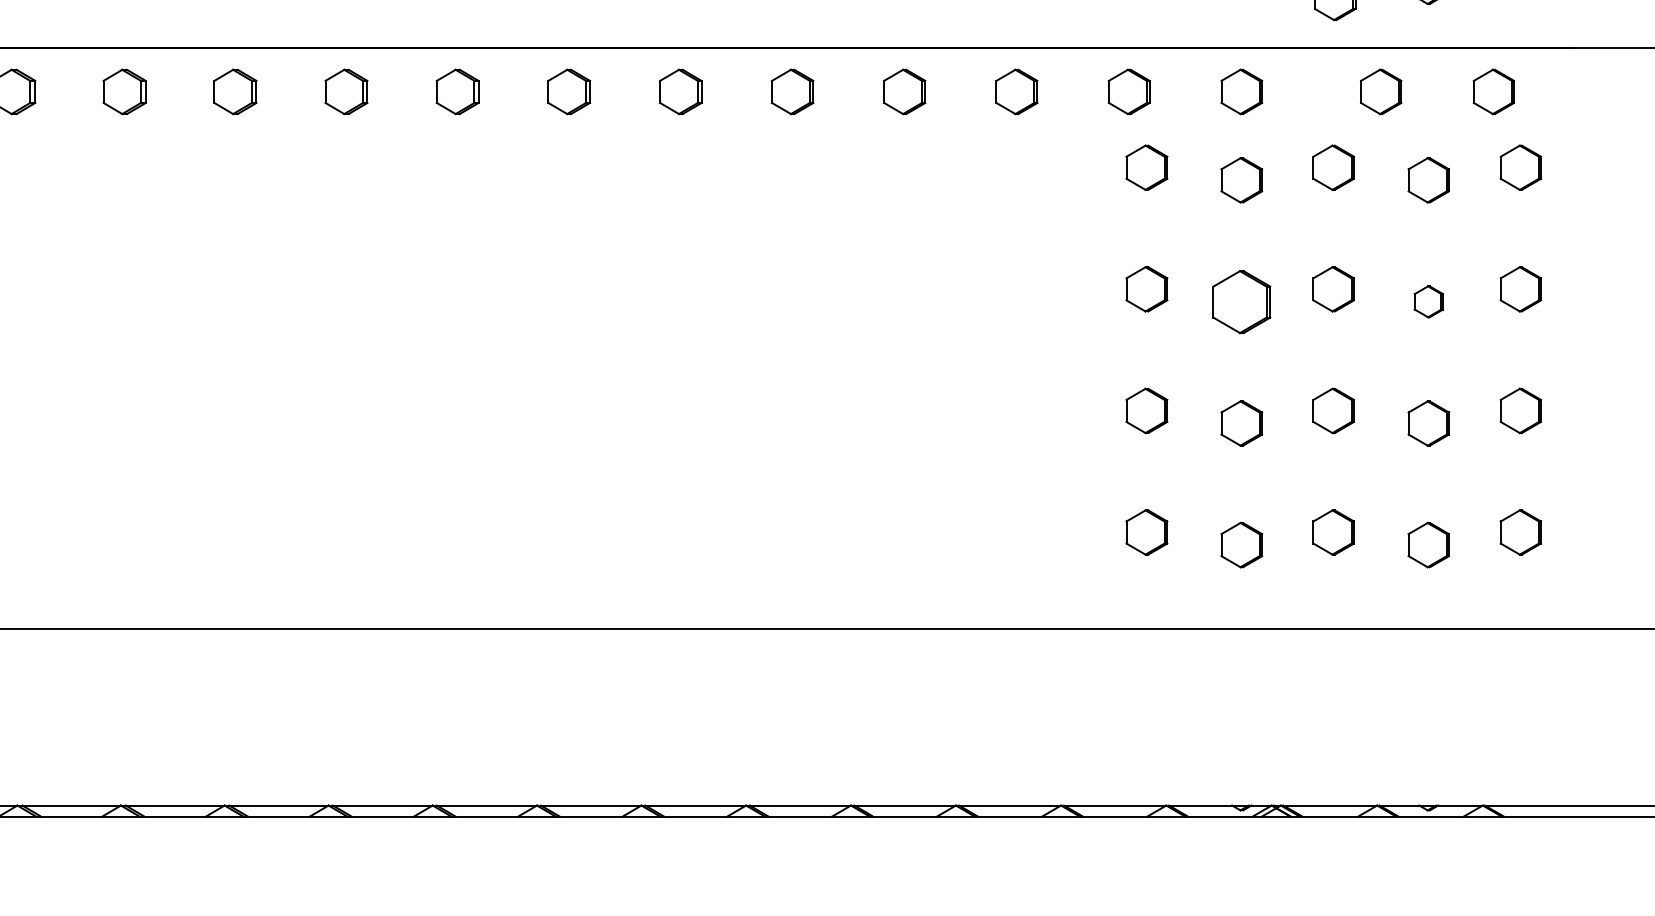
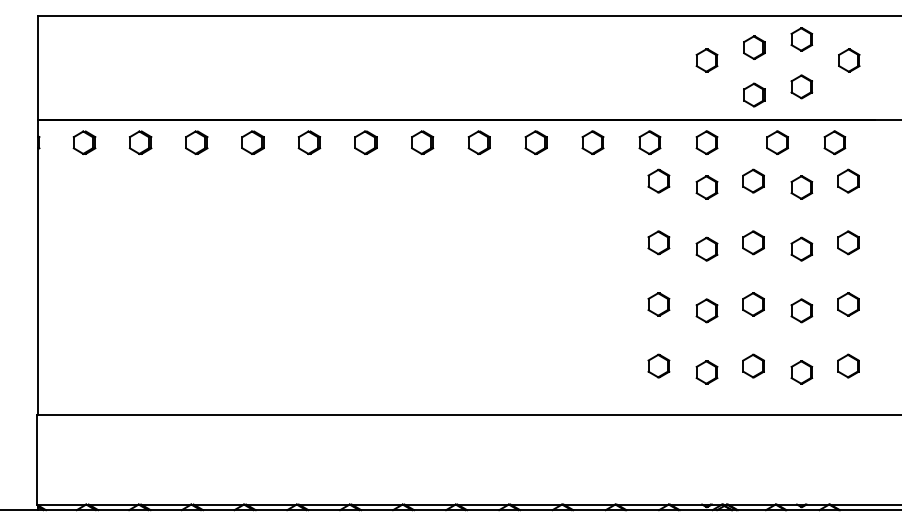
part: (1240, 300) -> (706, 248), size x0.71
part: (1428, 300) -> (801, 248), size x1.43

